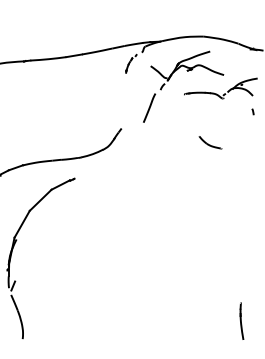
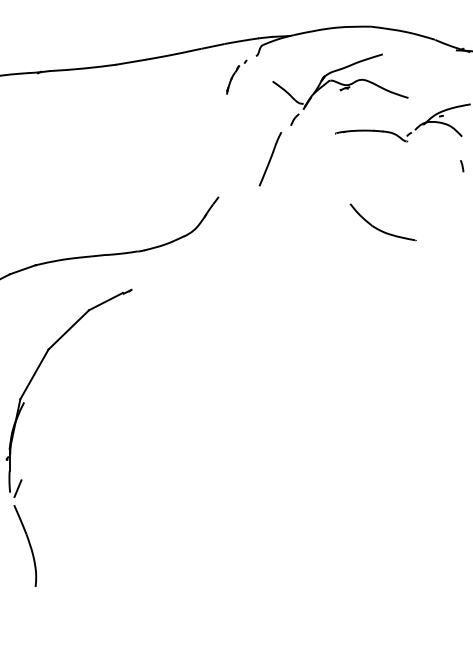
part: (210, 142) -> (383, 222), size x1.6
part: (241, 320) -> (440, 552), removed

